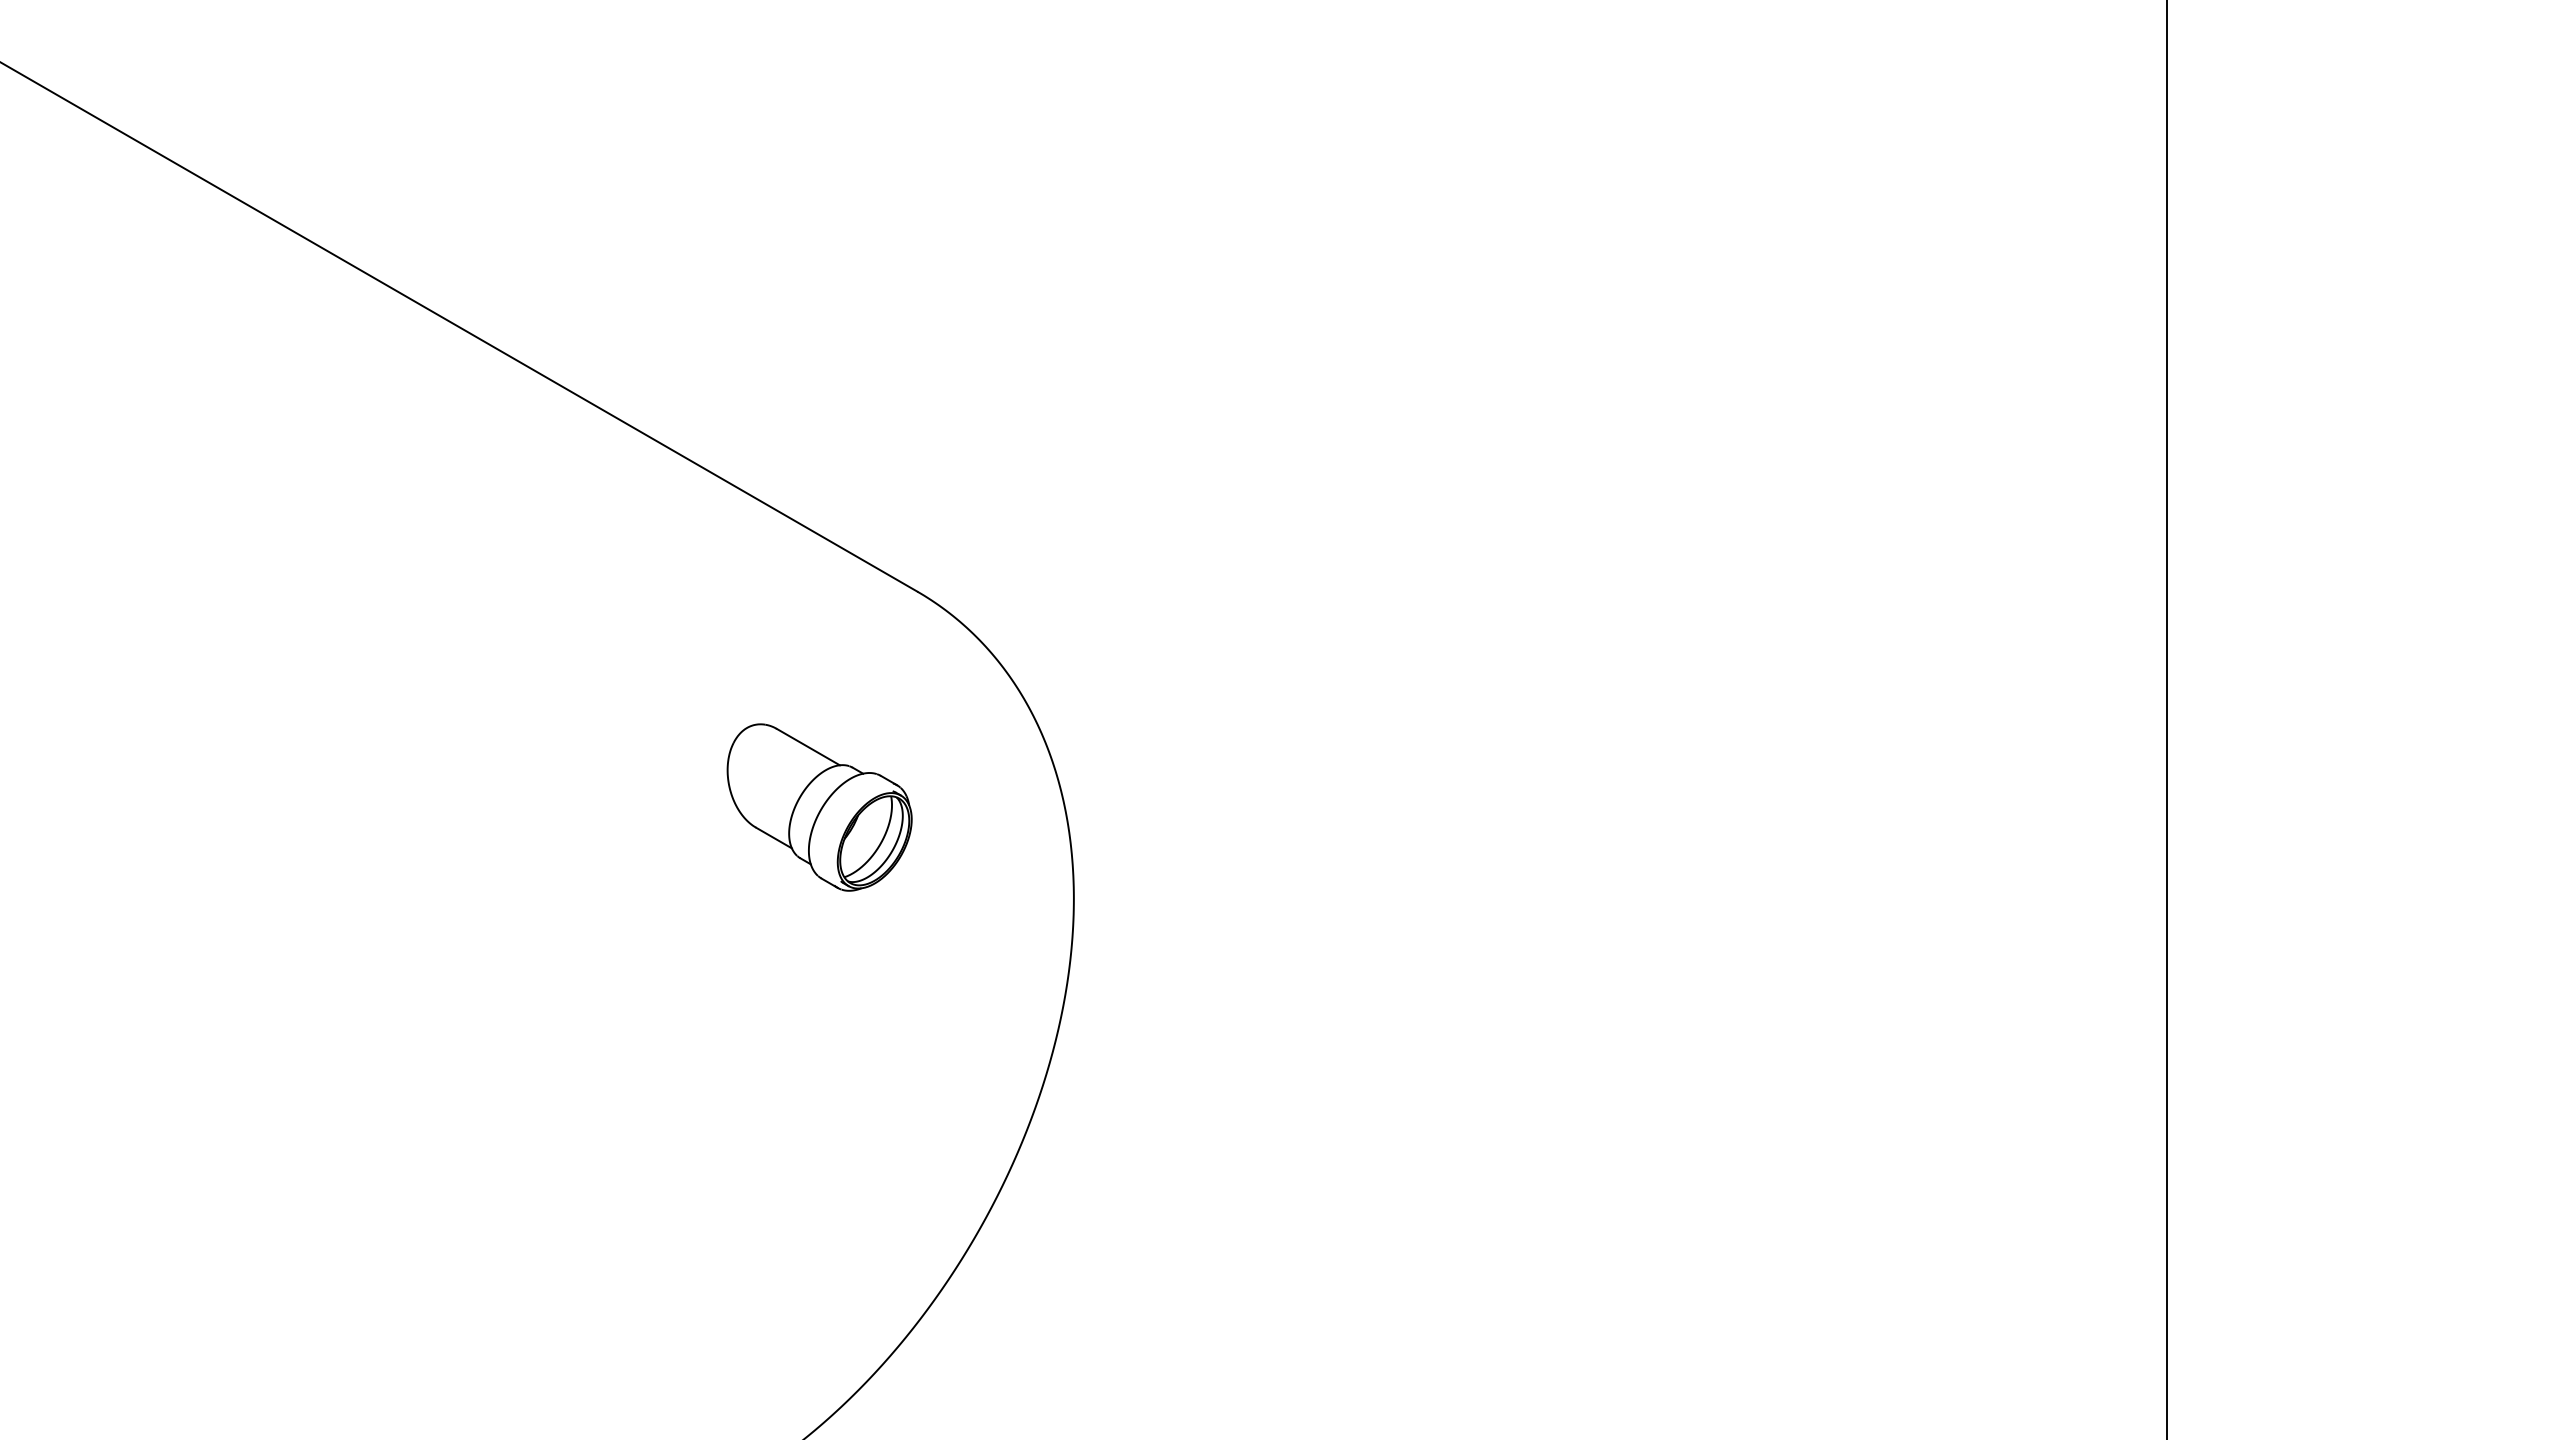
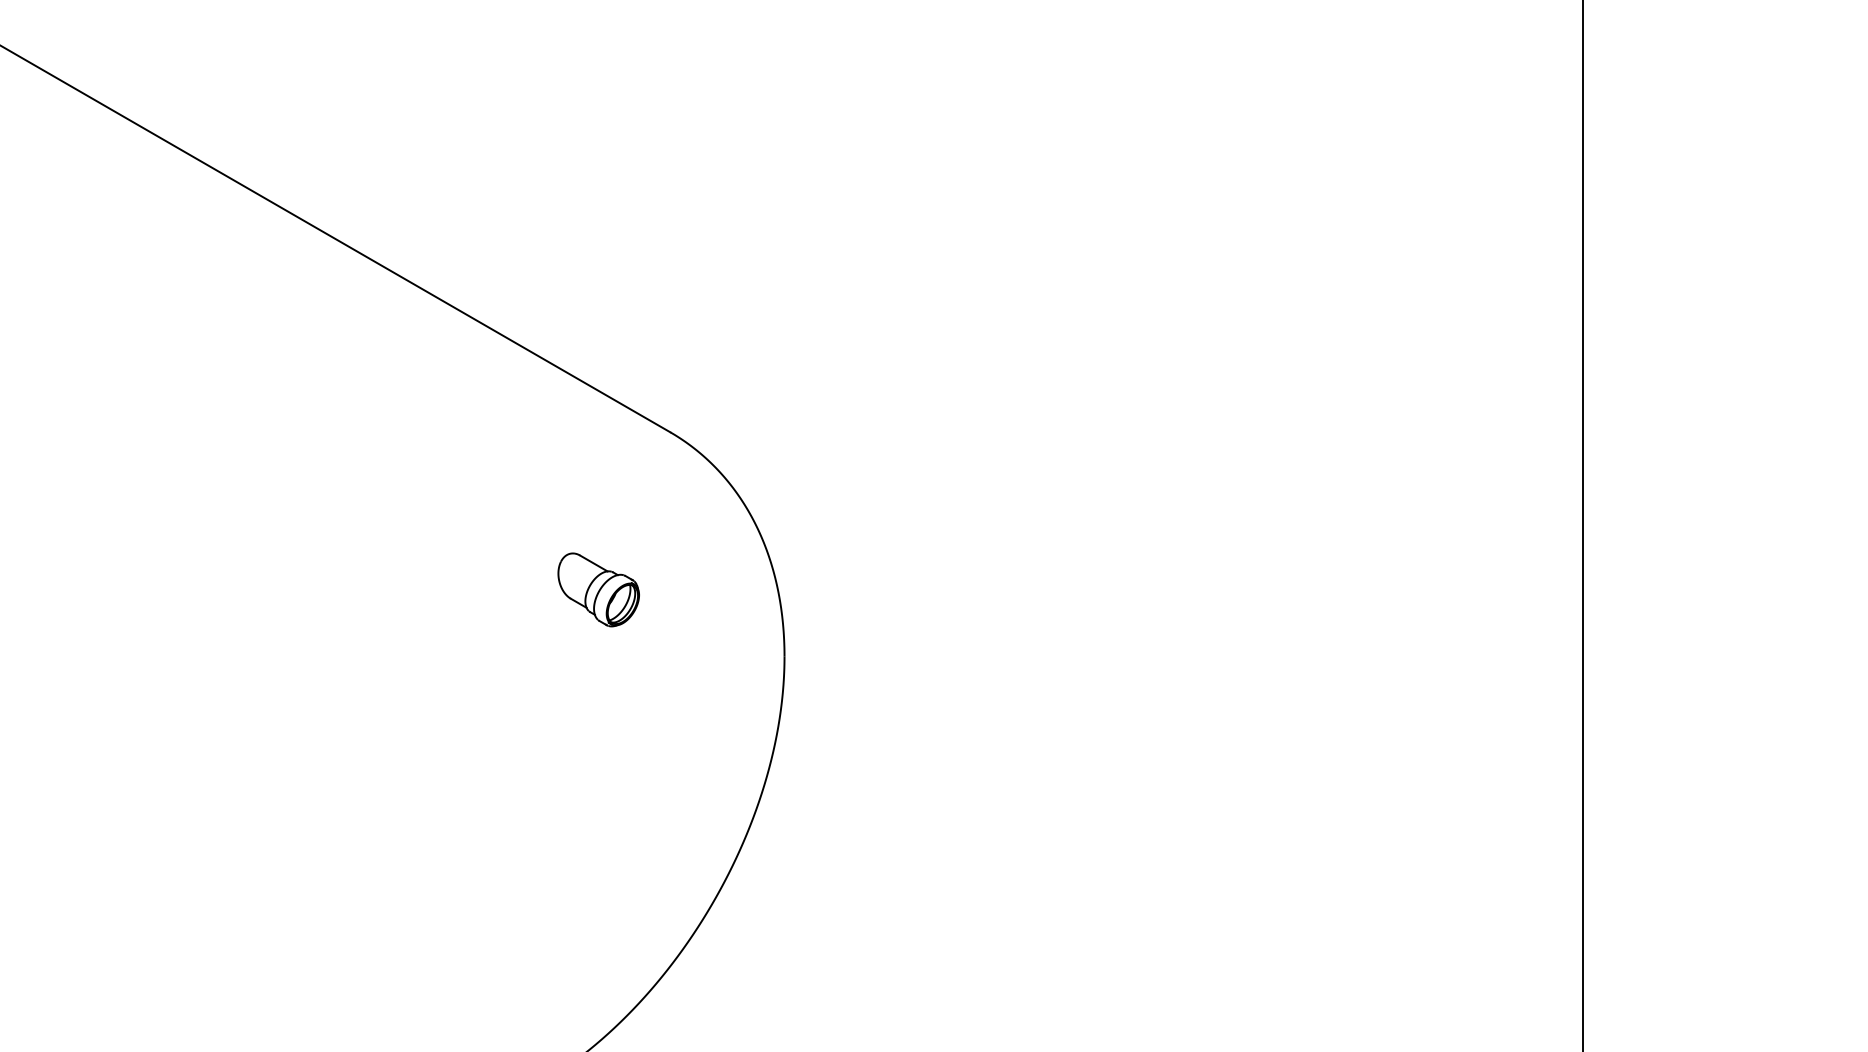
part: (819, 807) -> (598, 589), size x0.6

